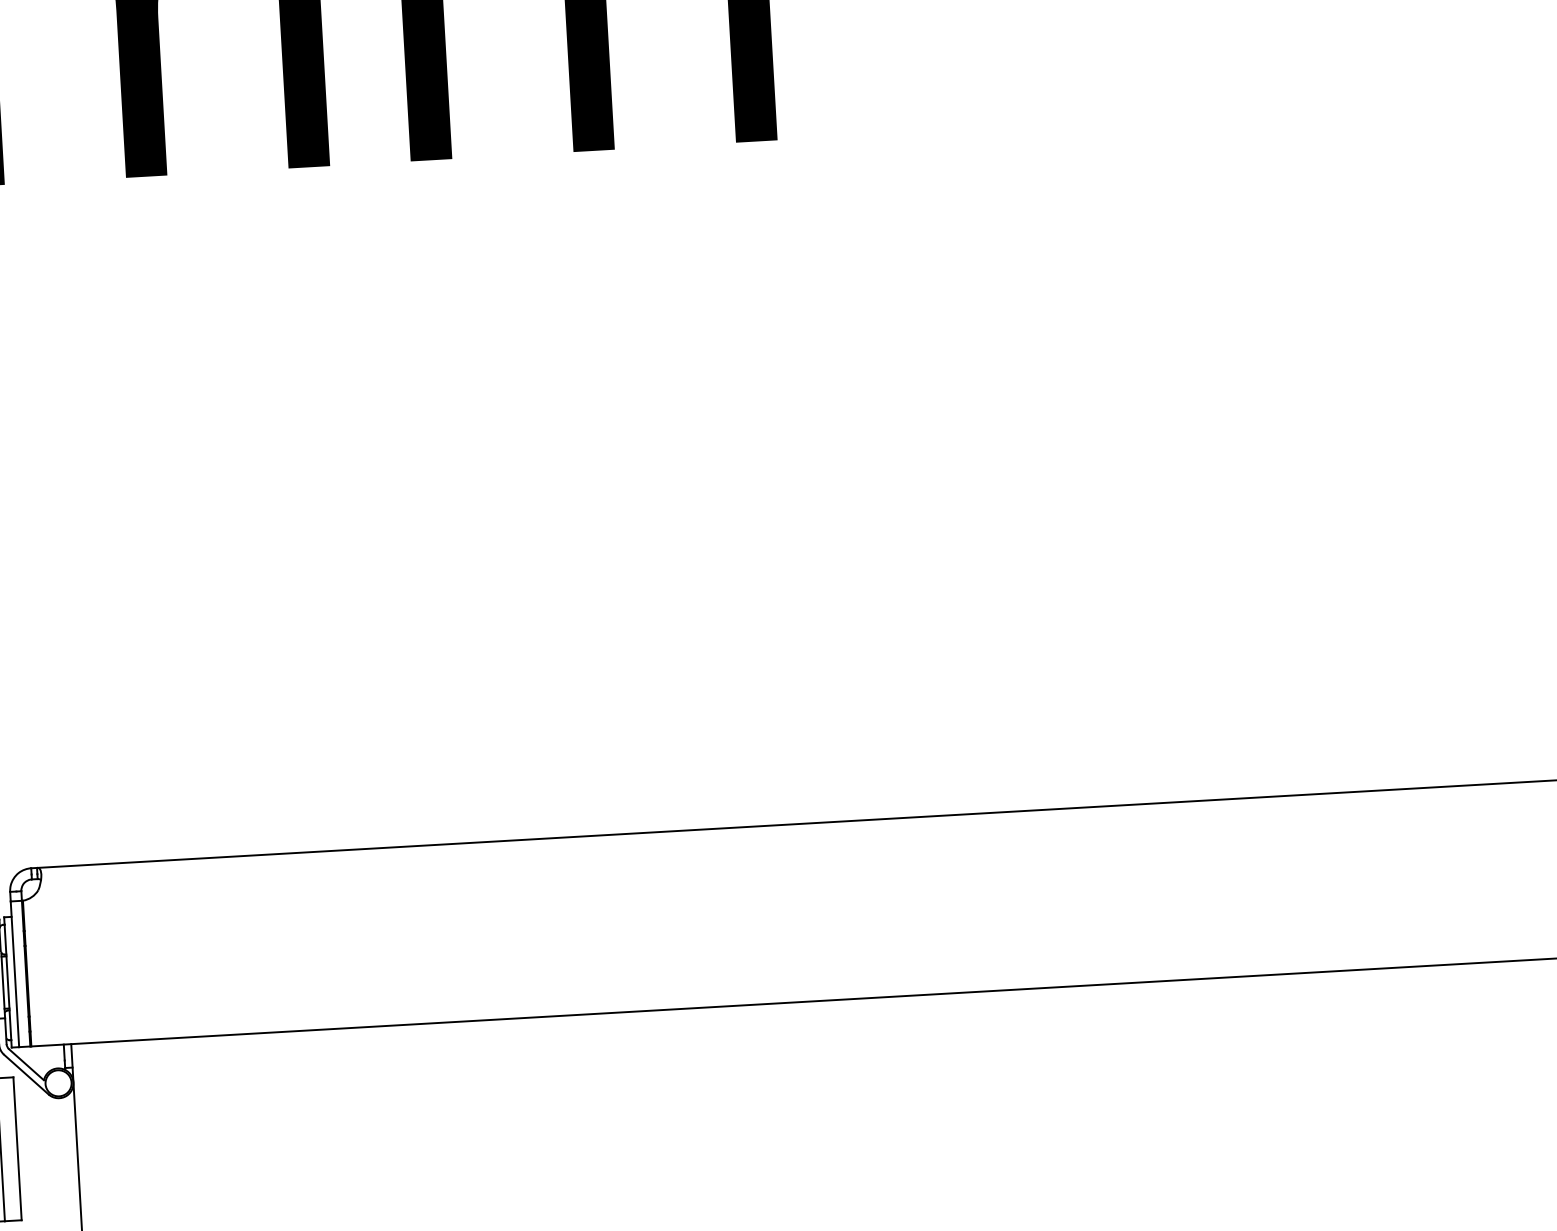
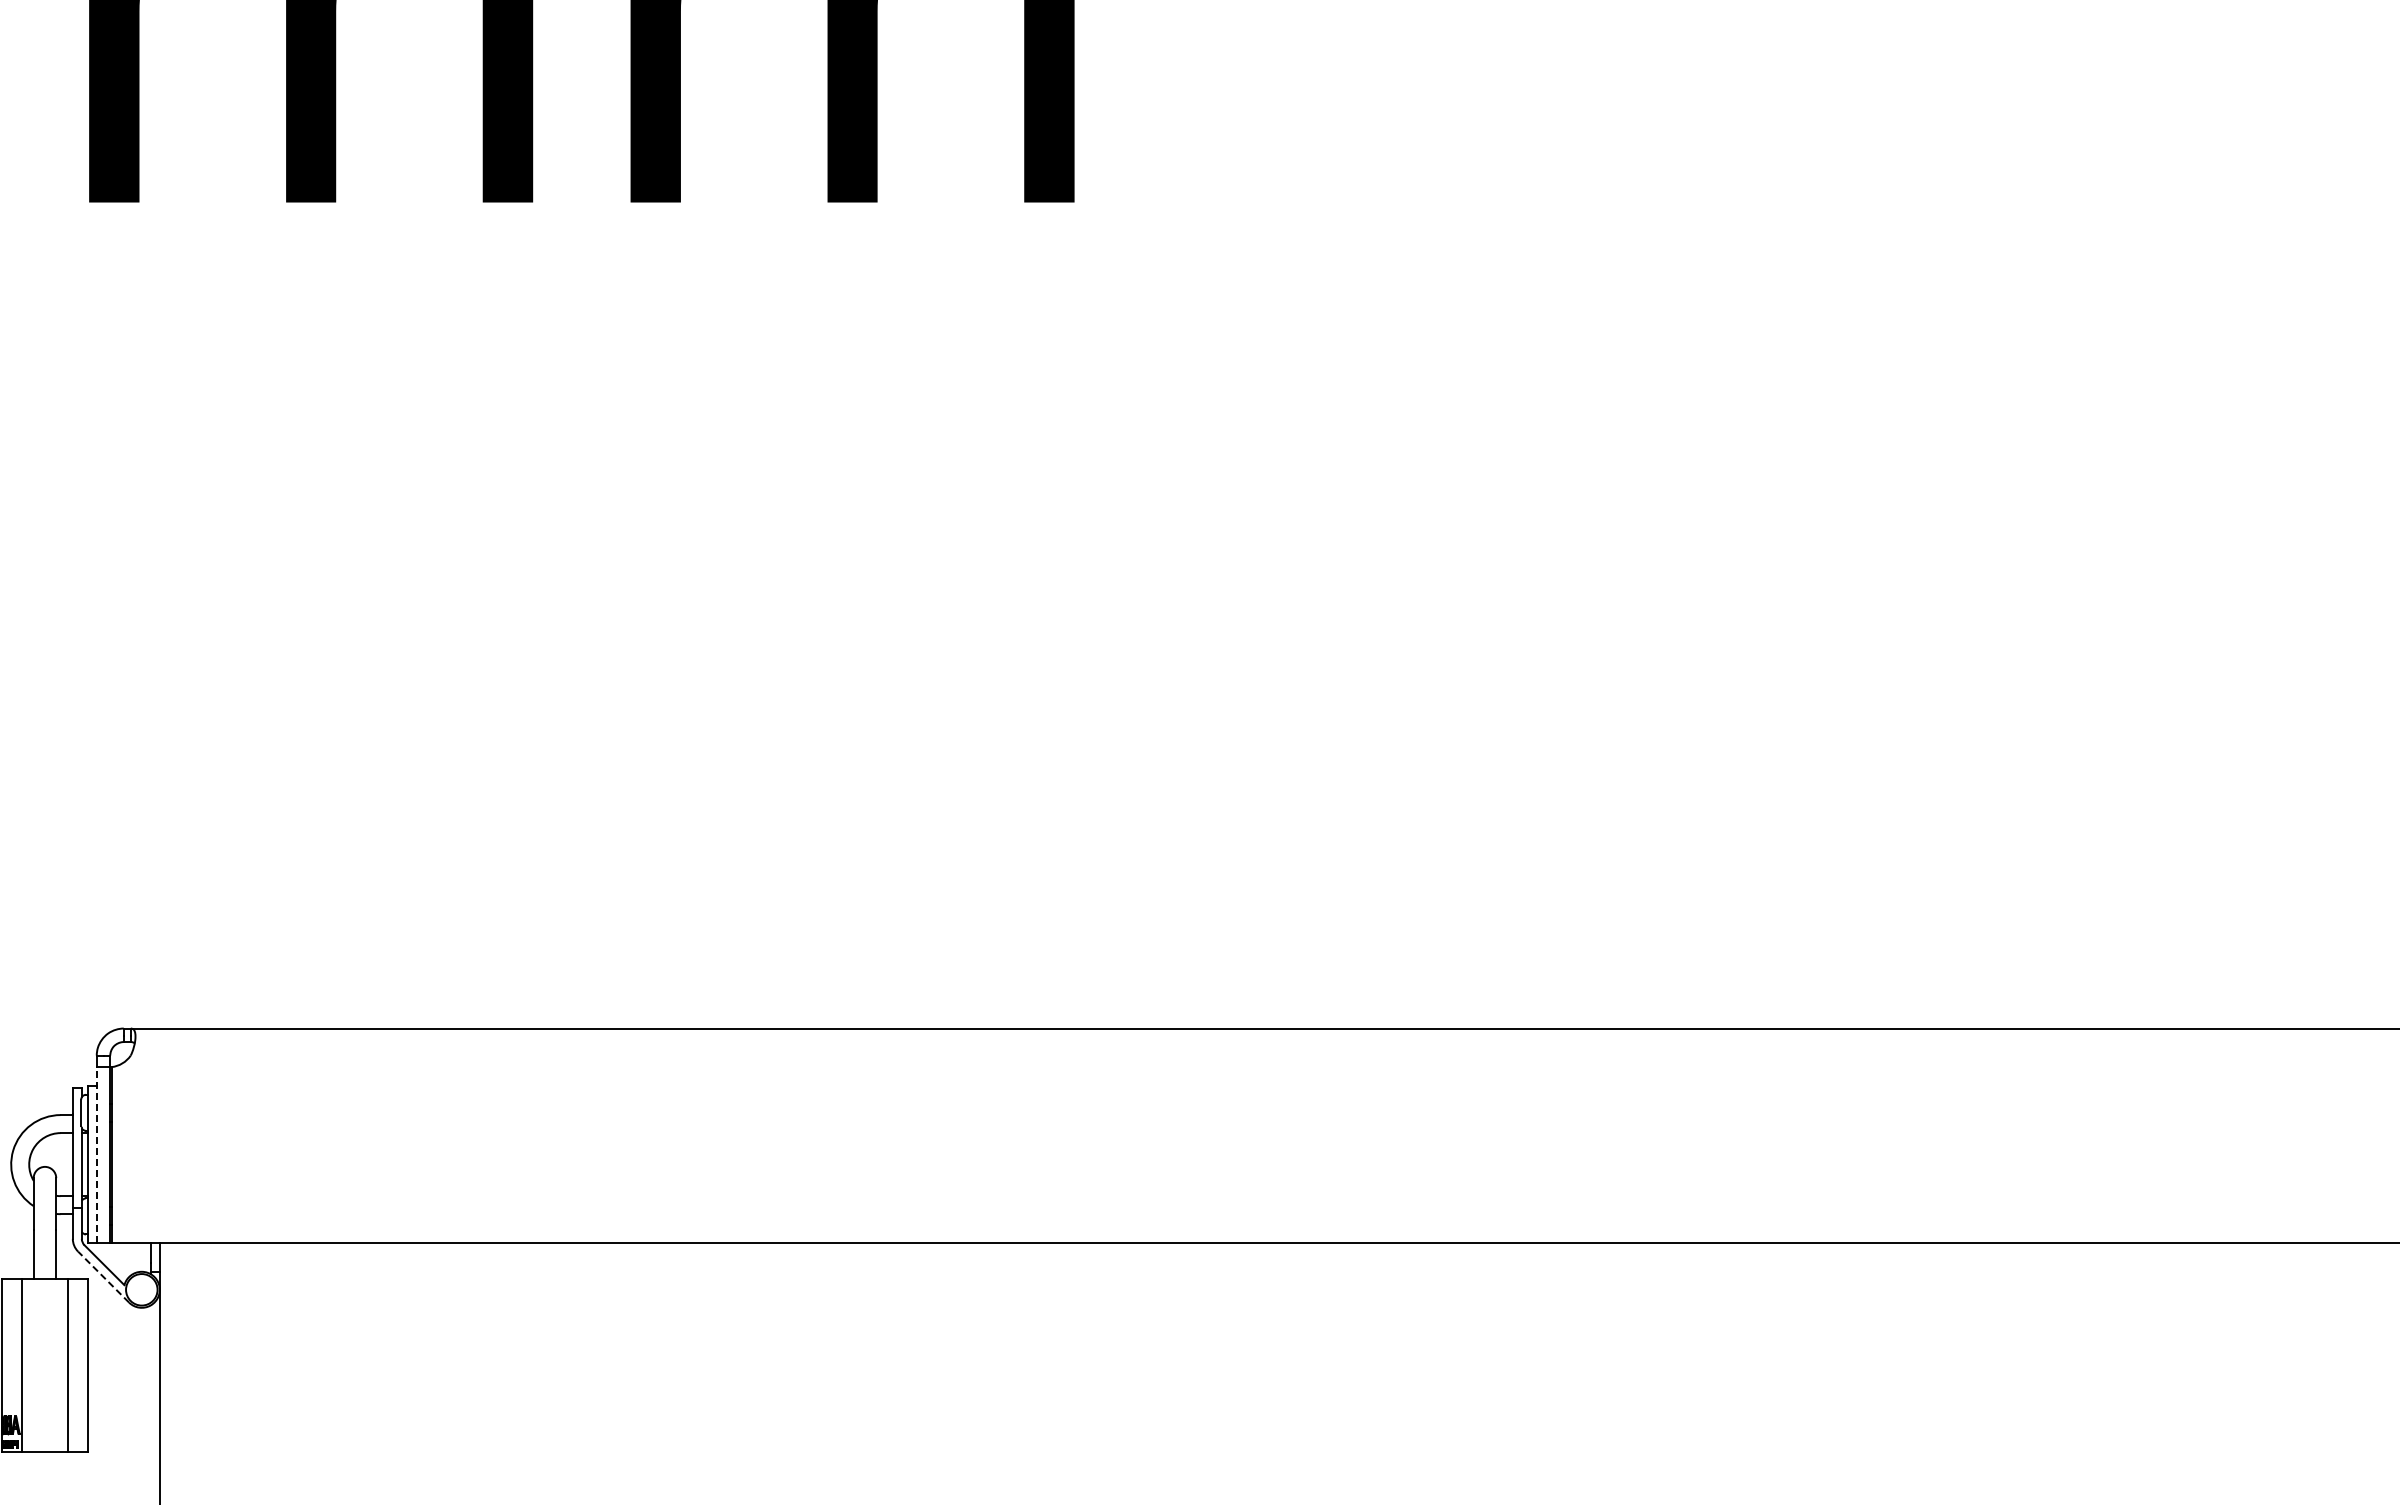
line: (14, 973) -> (96, 1154), solid -> dashed
line: (26, 1074) -> (103, 1276), solid -> dashed

